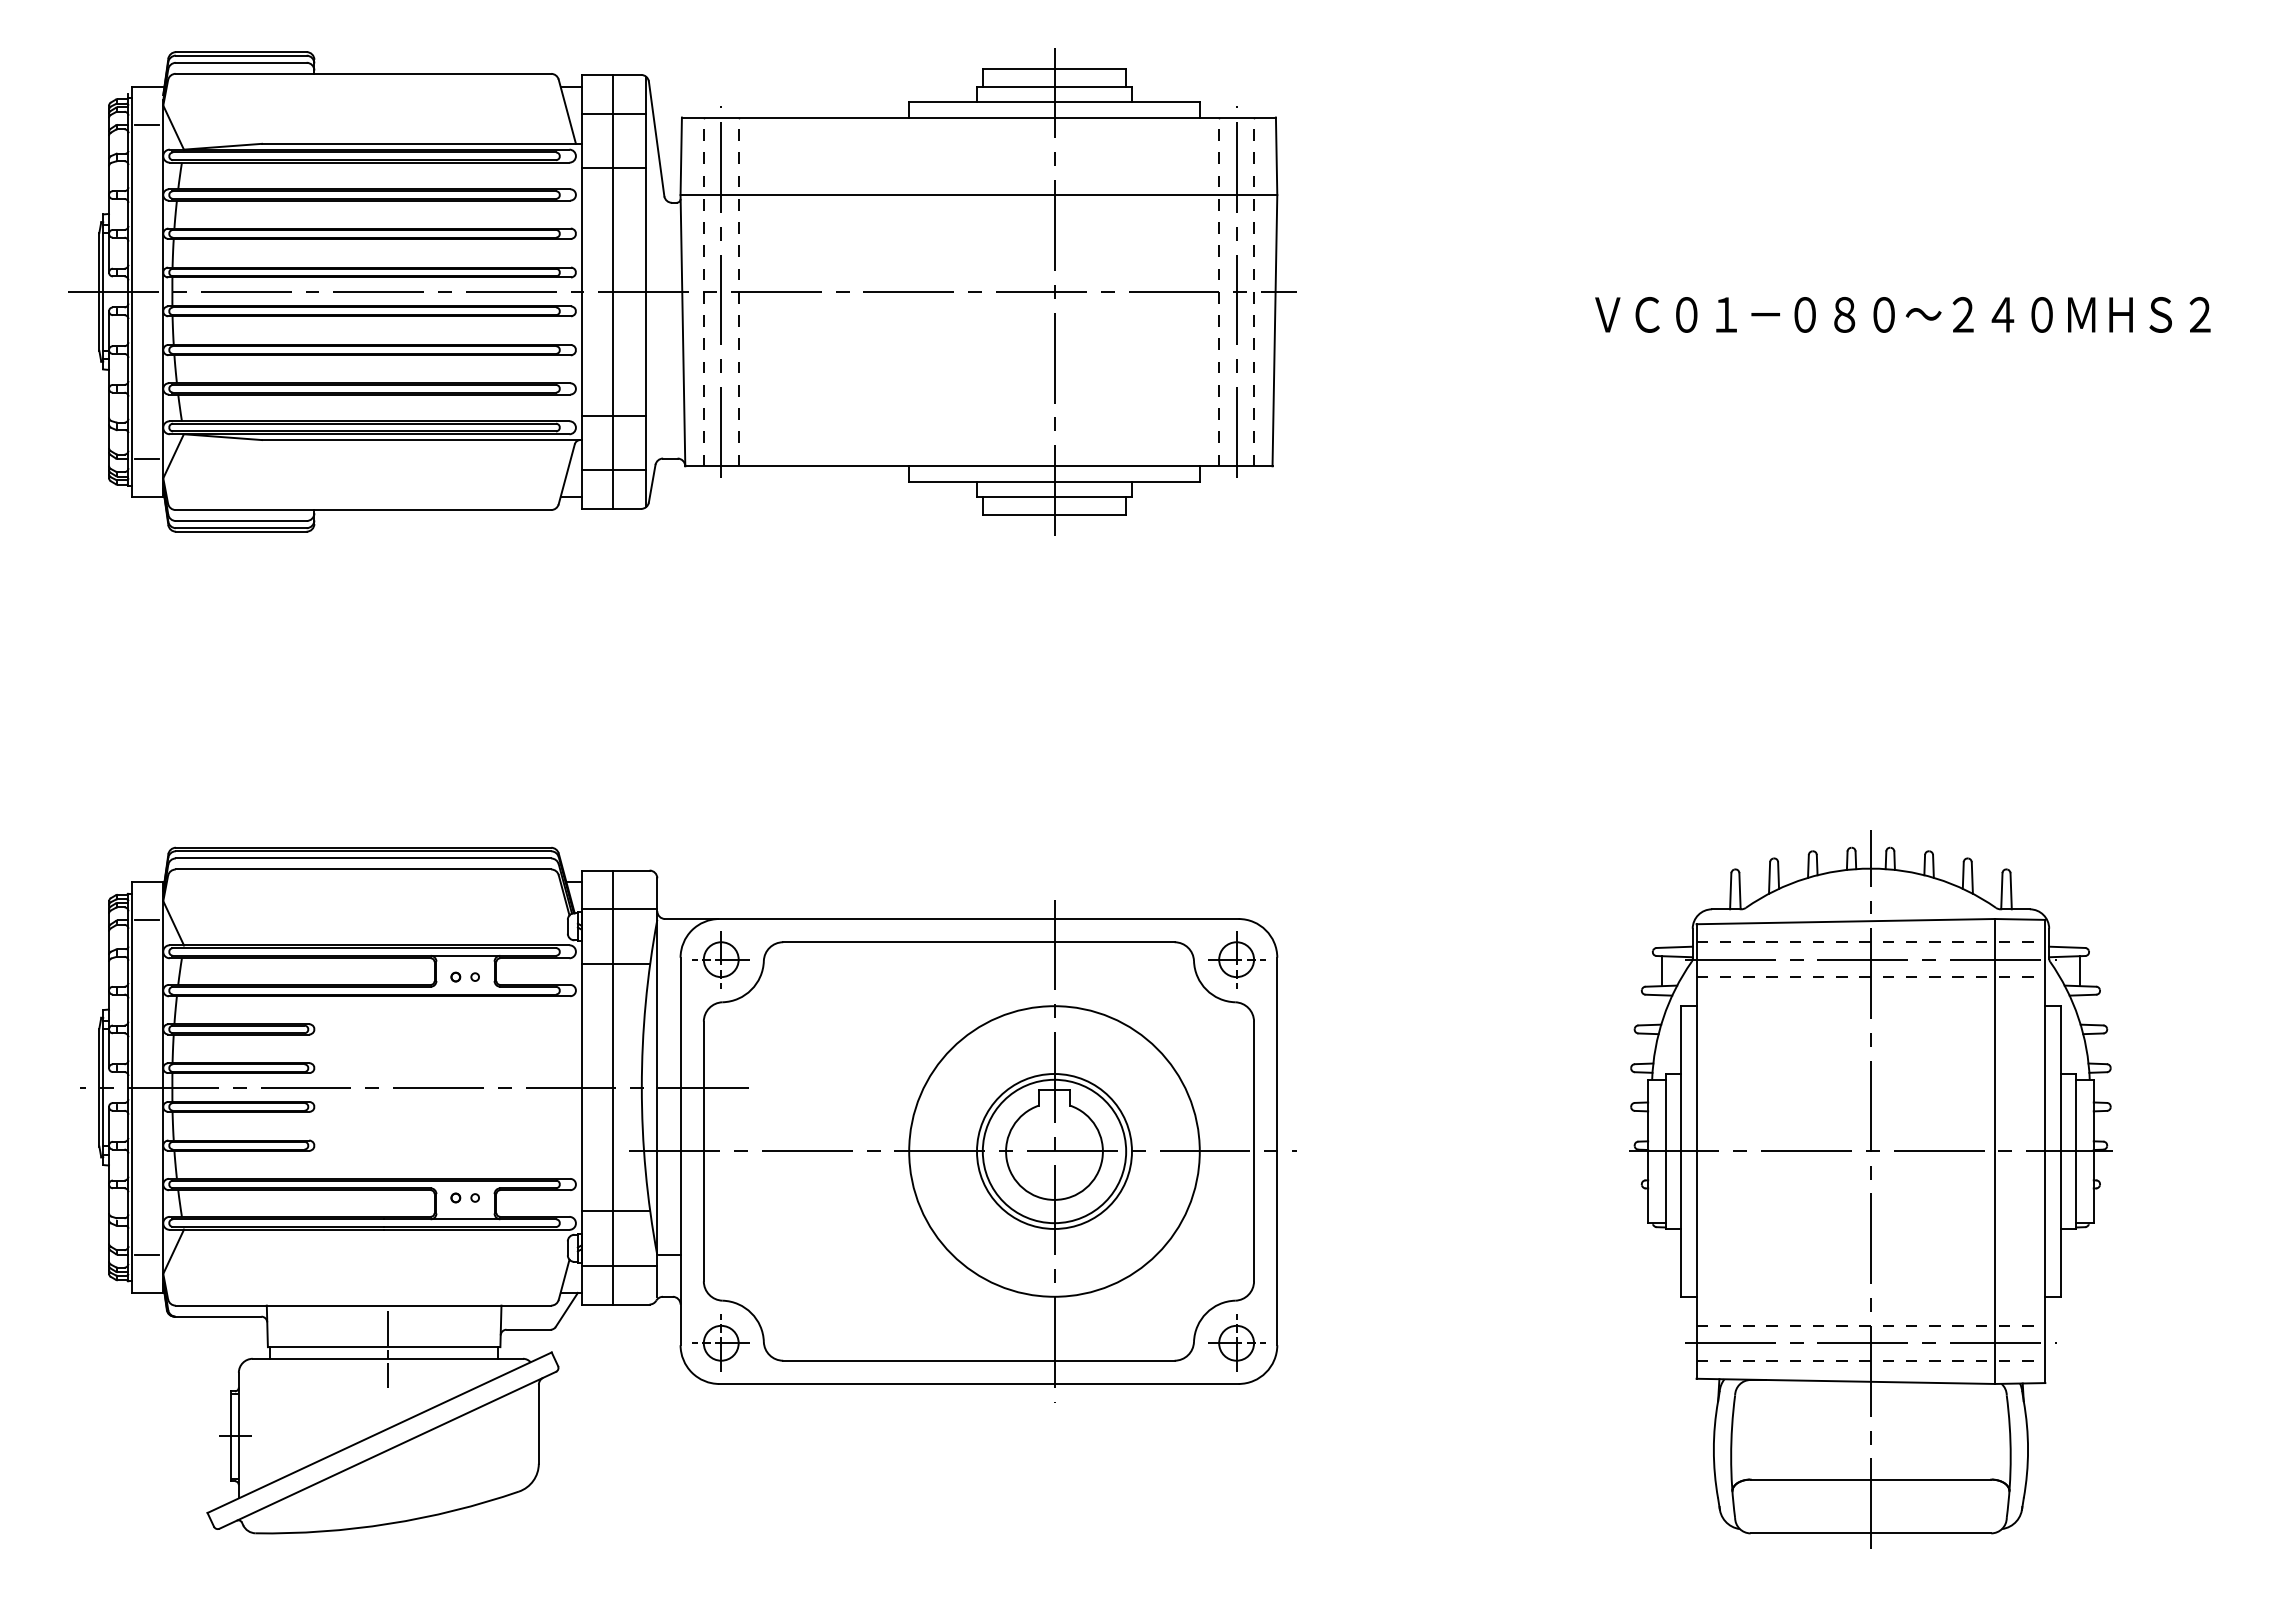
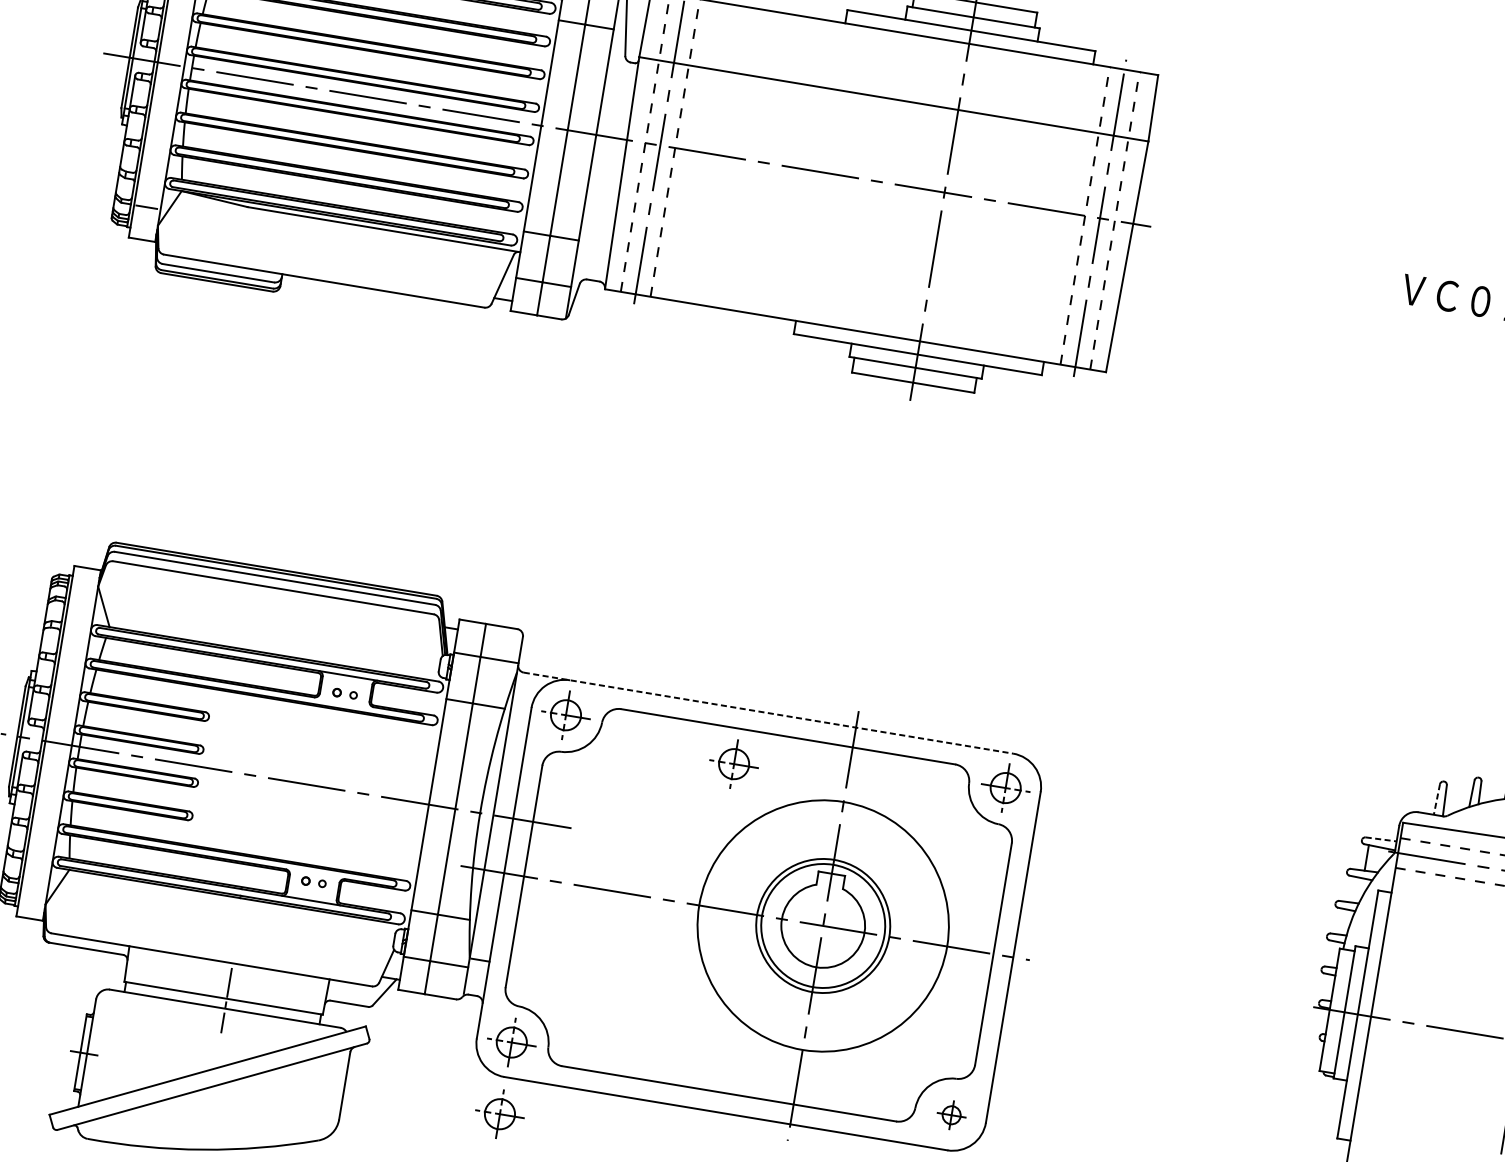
line: (1730, 891) -> (1436, 799), solid -> dashed
line: (951, 919) -> (768, 713), solid -> dashed
line: (147, 920) -> (82, 600), removed
line: (1675, 947) -> (1381, 839), solid -> dashed
part: (921, 983) -> (733, 763), added
line: (147, 1254) -> (34, 885), removed
part: (1236, 1342) -> (951, 1114), size x0.6
part: (720, 1426) -> (499, 1113), added

